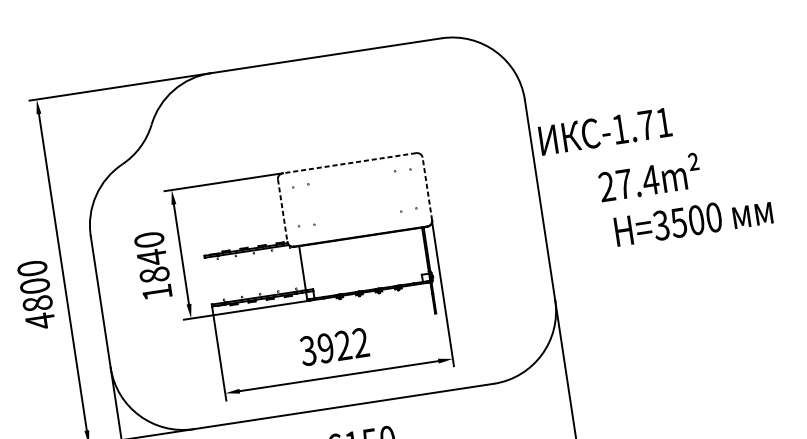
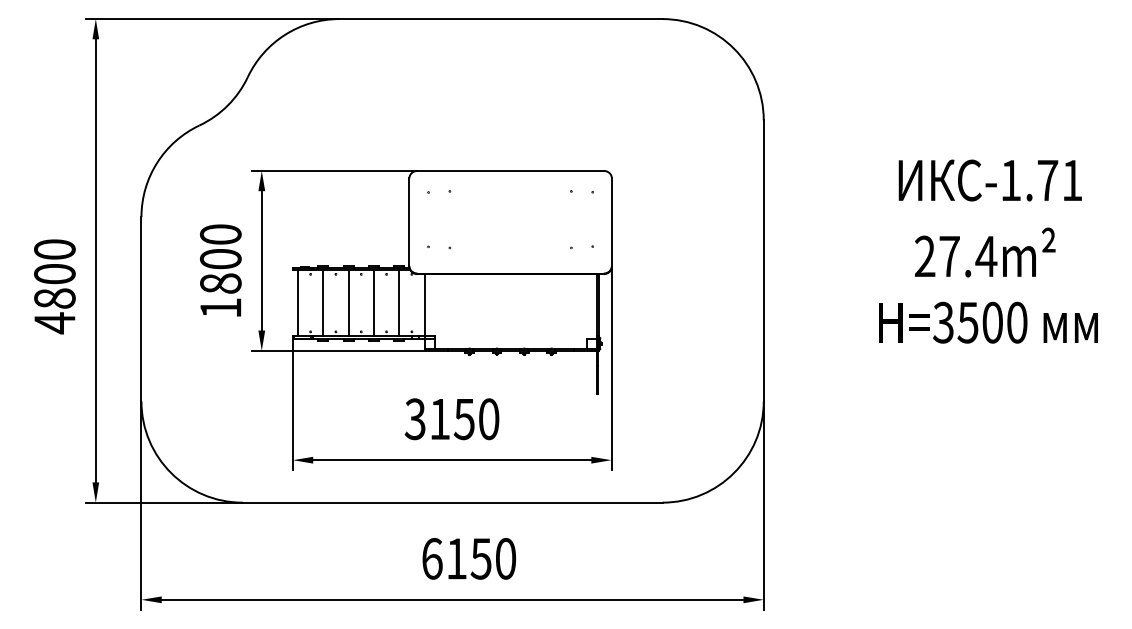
text: (604, 131) -> (989, 180), moved
line: (349, 162) -> (510, 170), dashed -> solid
text: (649, 177) -> (985, 252), moved
line: (427, 189) -> (611, 222), dashed -> solid
line: (282, 210) -> (409, 222), dashed -> solid
text: (693, 220) -> (988, 322), moved
text: (151, 257) -> (220, 259), 1840 -> 1800
line: (284, 269) -> (399, 302), added
line: (265, 272) -> (373, 302), added
line: (247, 274) -> (348, 302), added
line: (230, 277) -> (323, 302), added
line: (212, 280) -> (298, 302), added
text: (343, 345) -> (464, 419), 3922 -> 3150

